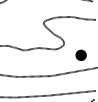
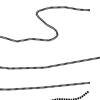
part: (80, 54) -> (74, 45), removed

